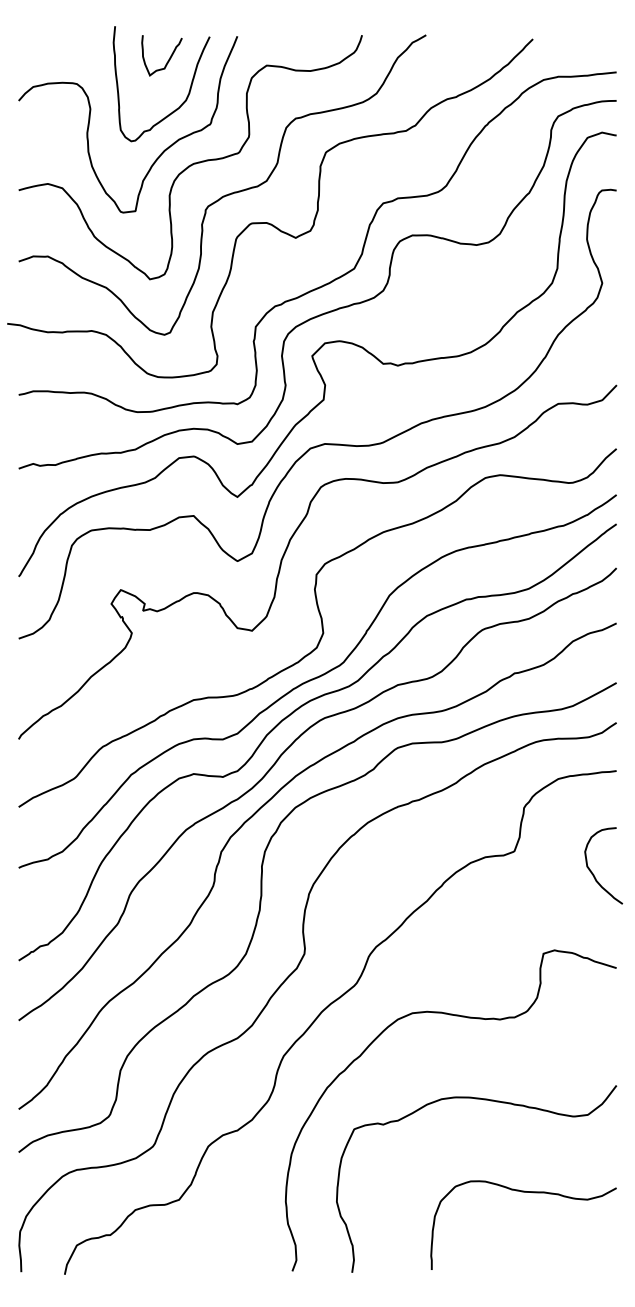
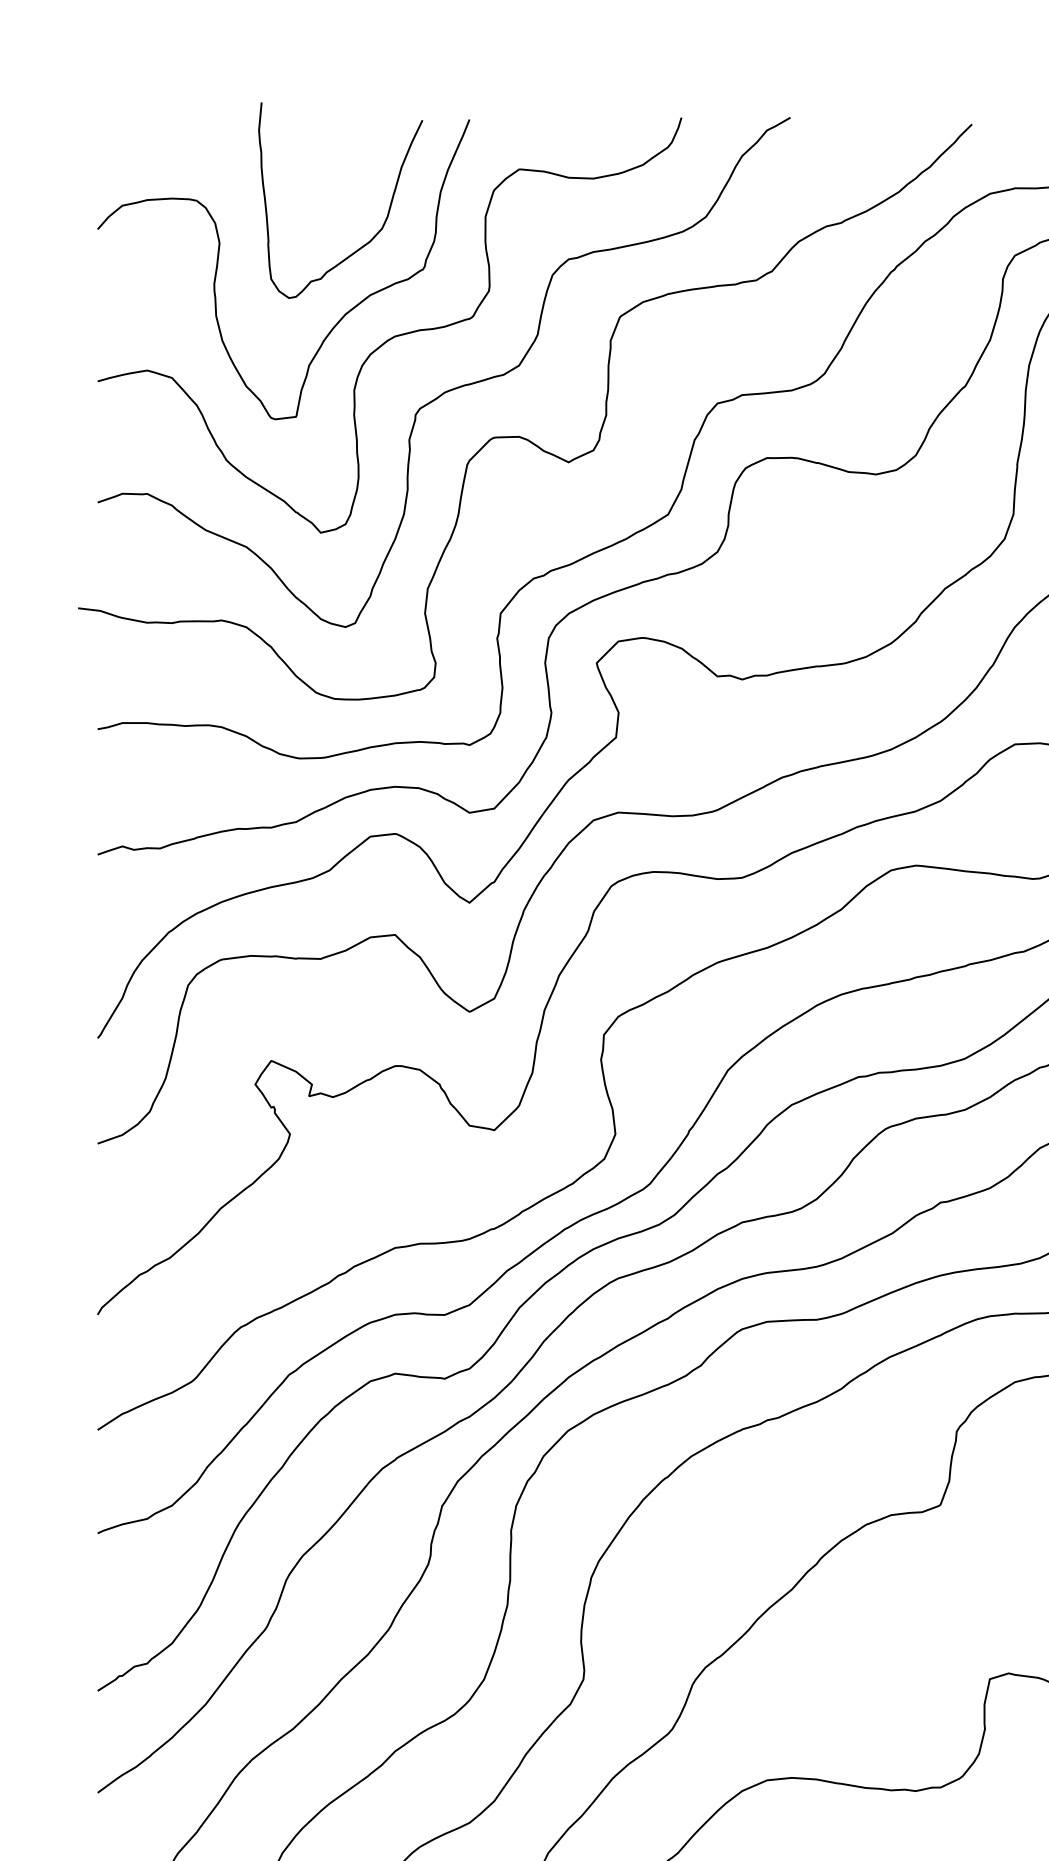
curve: (167, 60) -> (350, 160), removed

